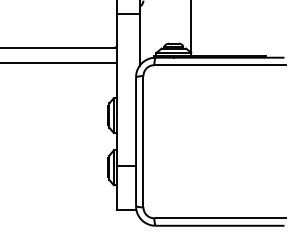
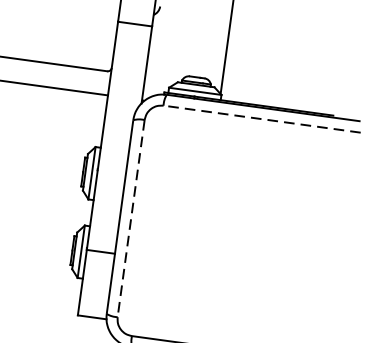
line: (220, 65) -> (262, 119), solid -> dashed
line: (143, 141) -> (131, 218), solid -> dashed

